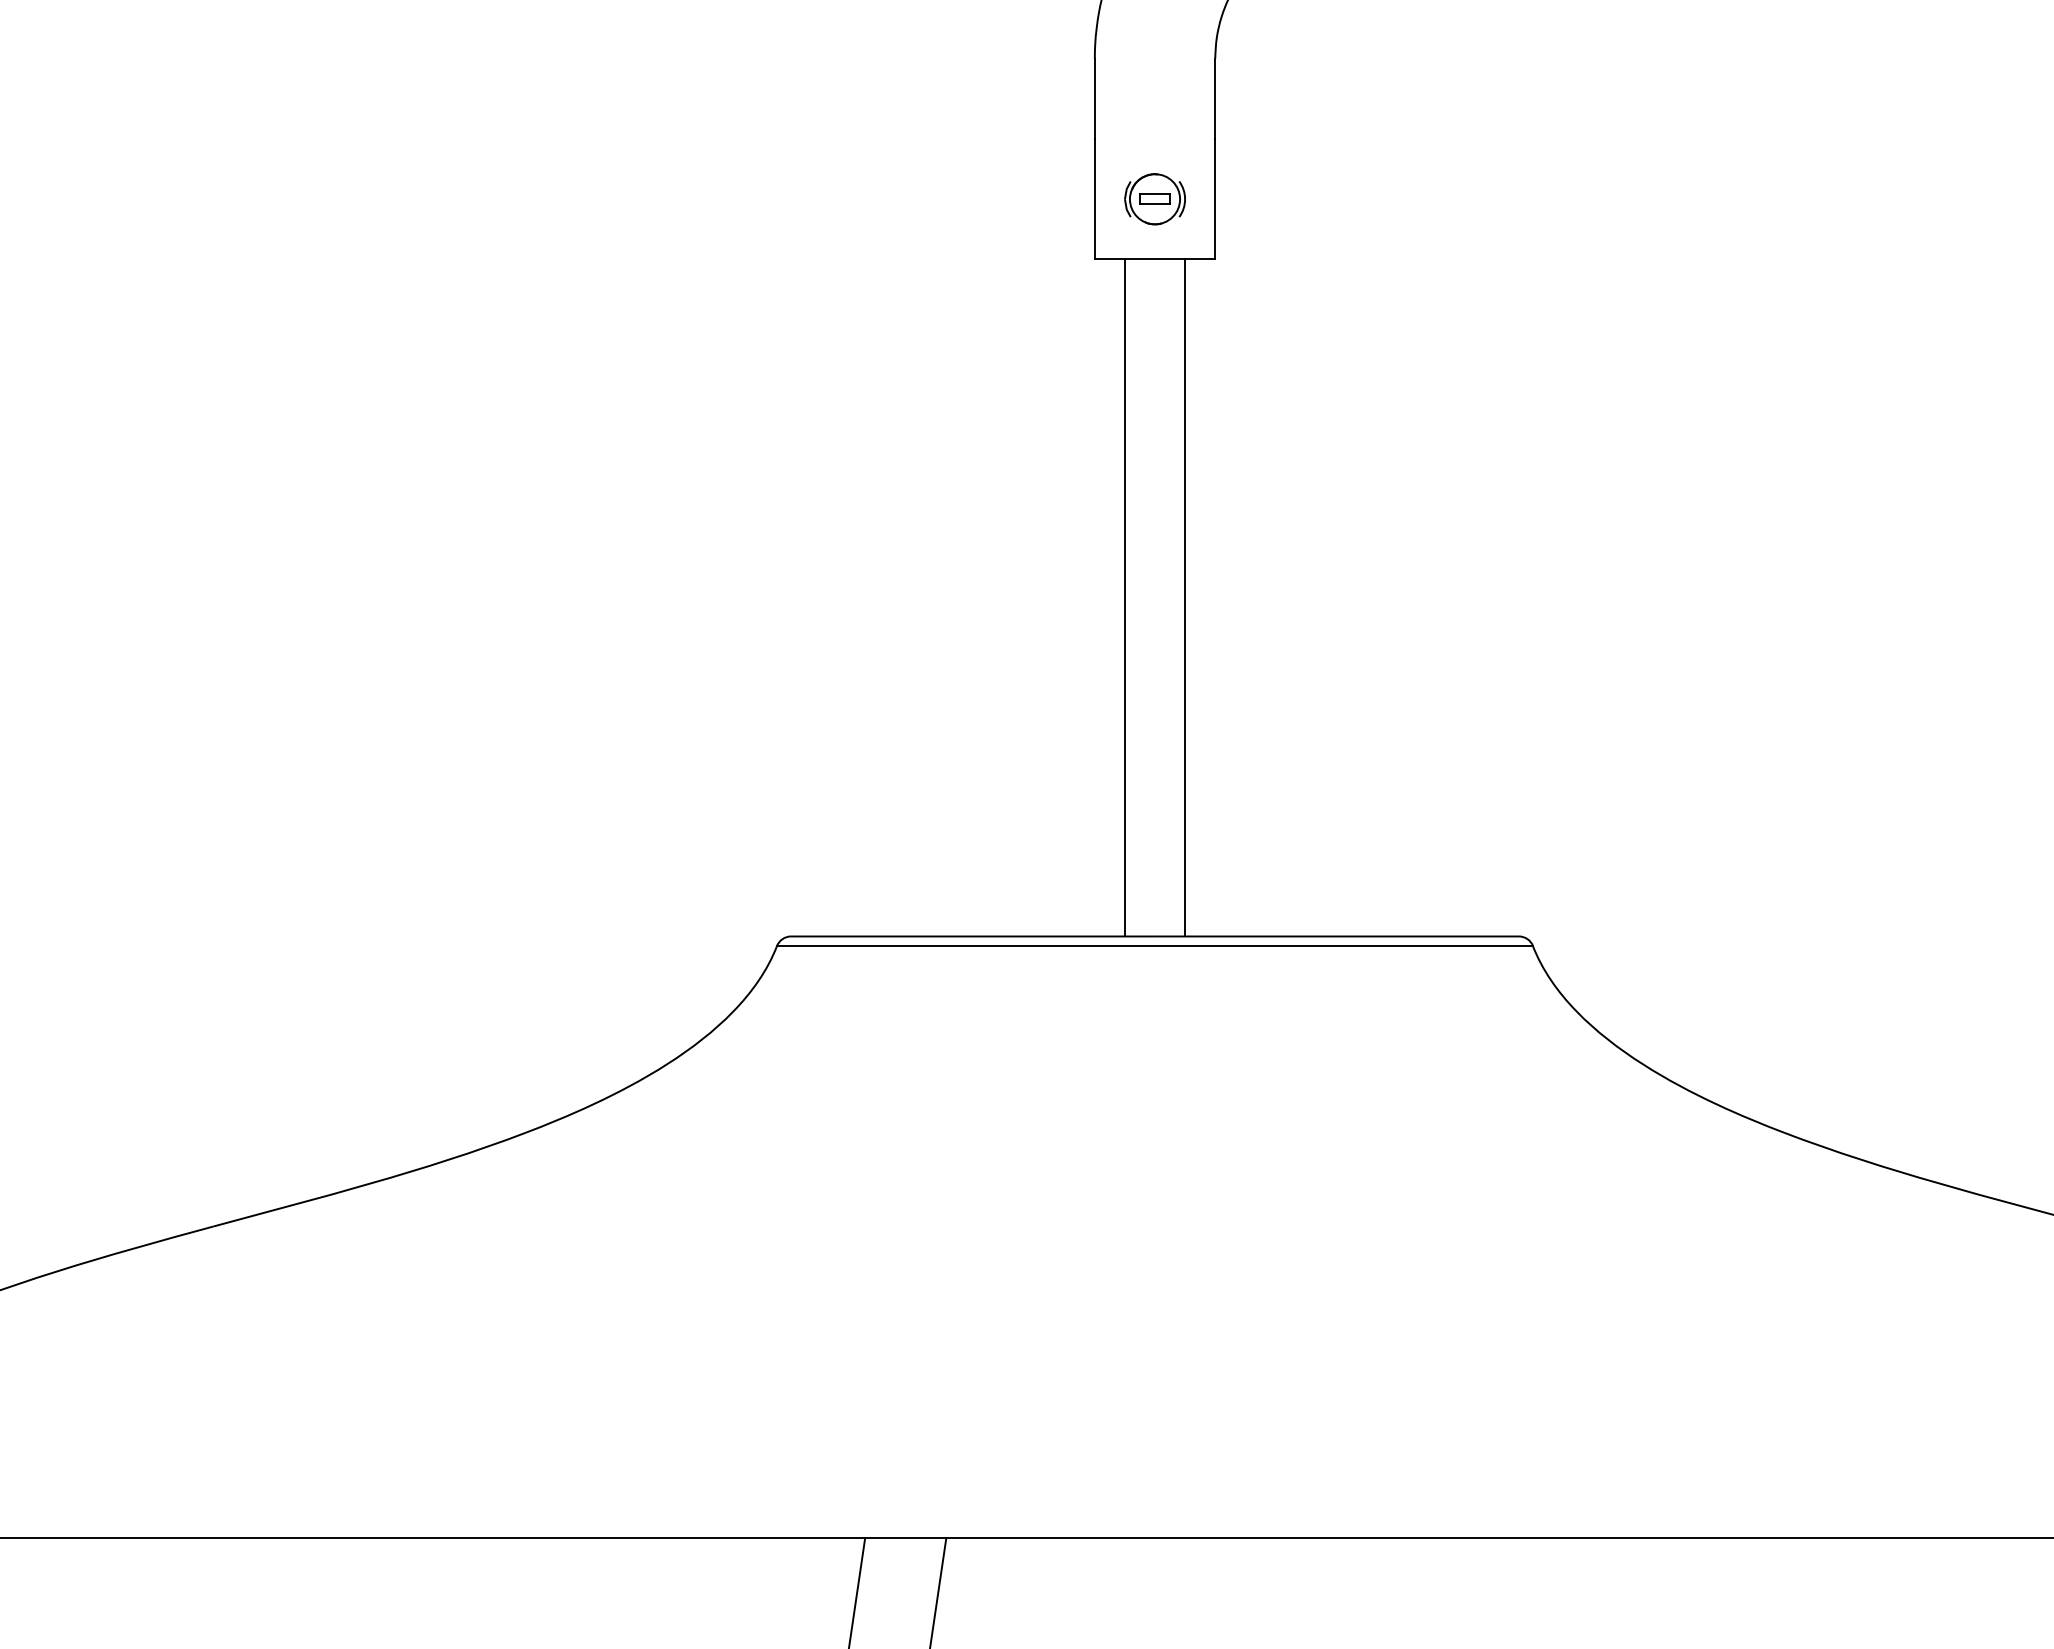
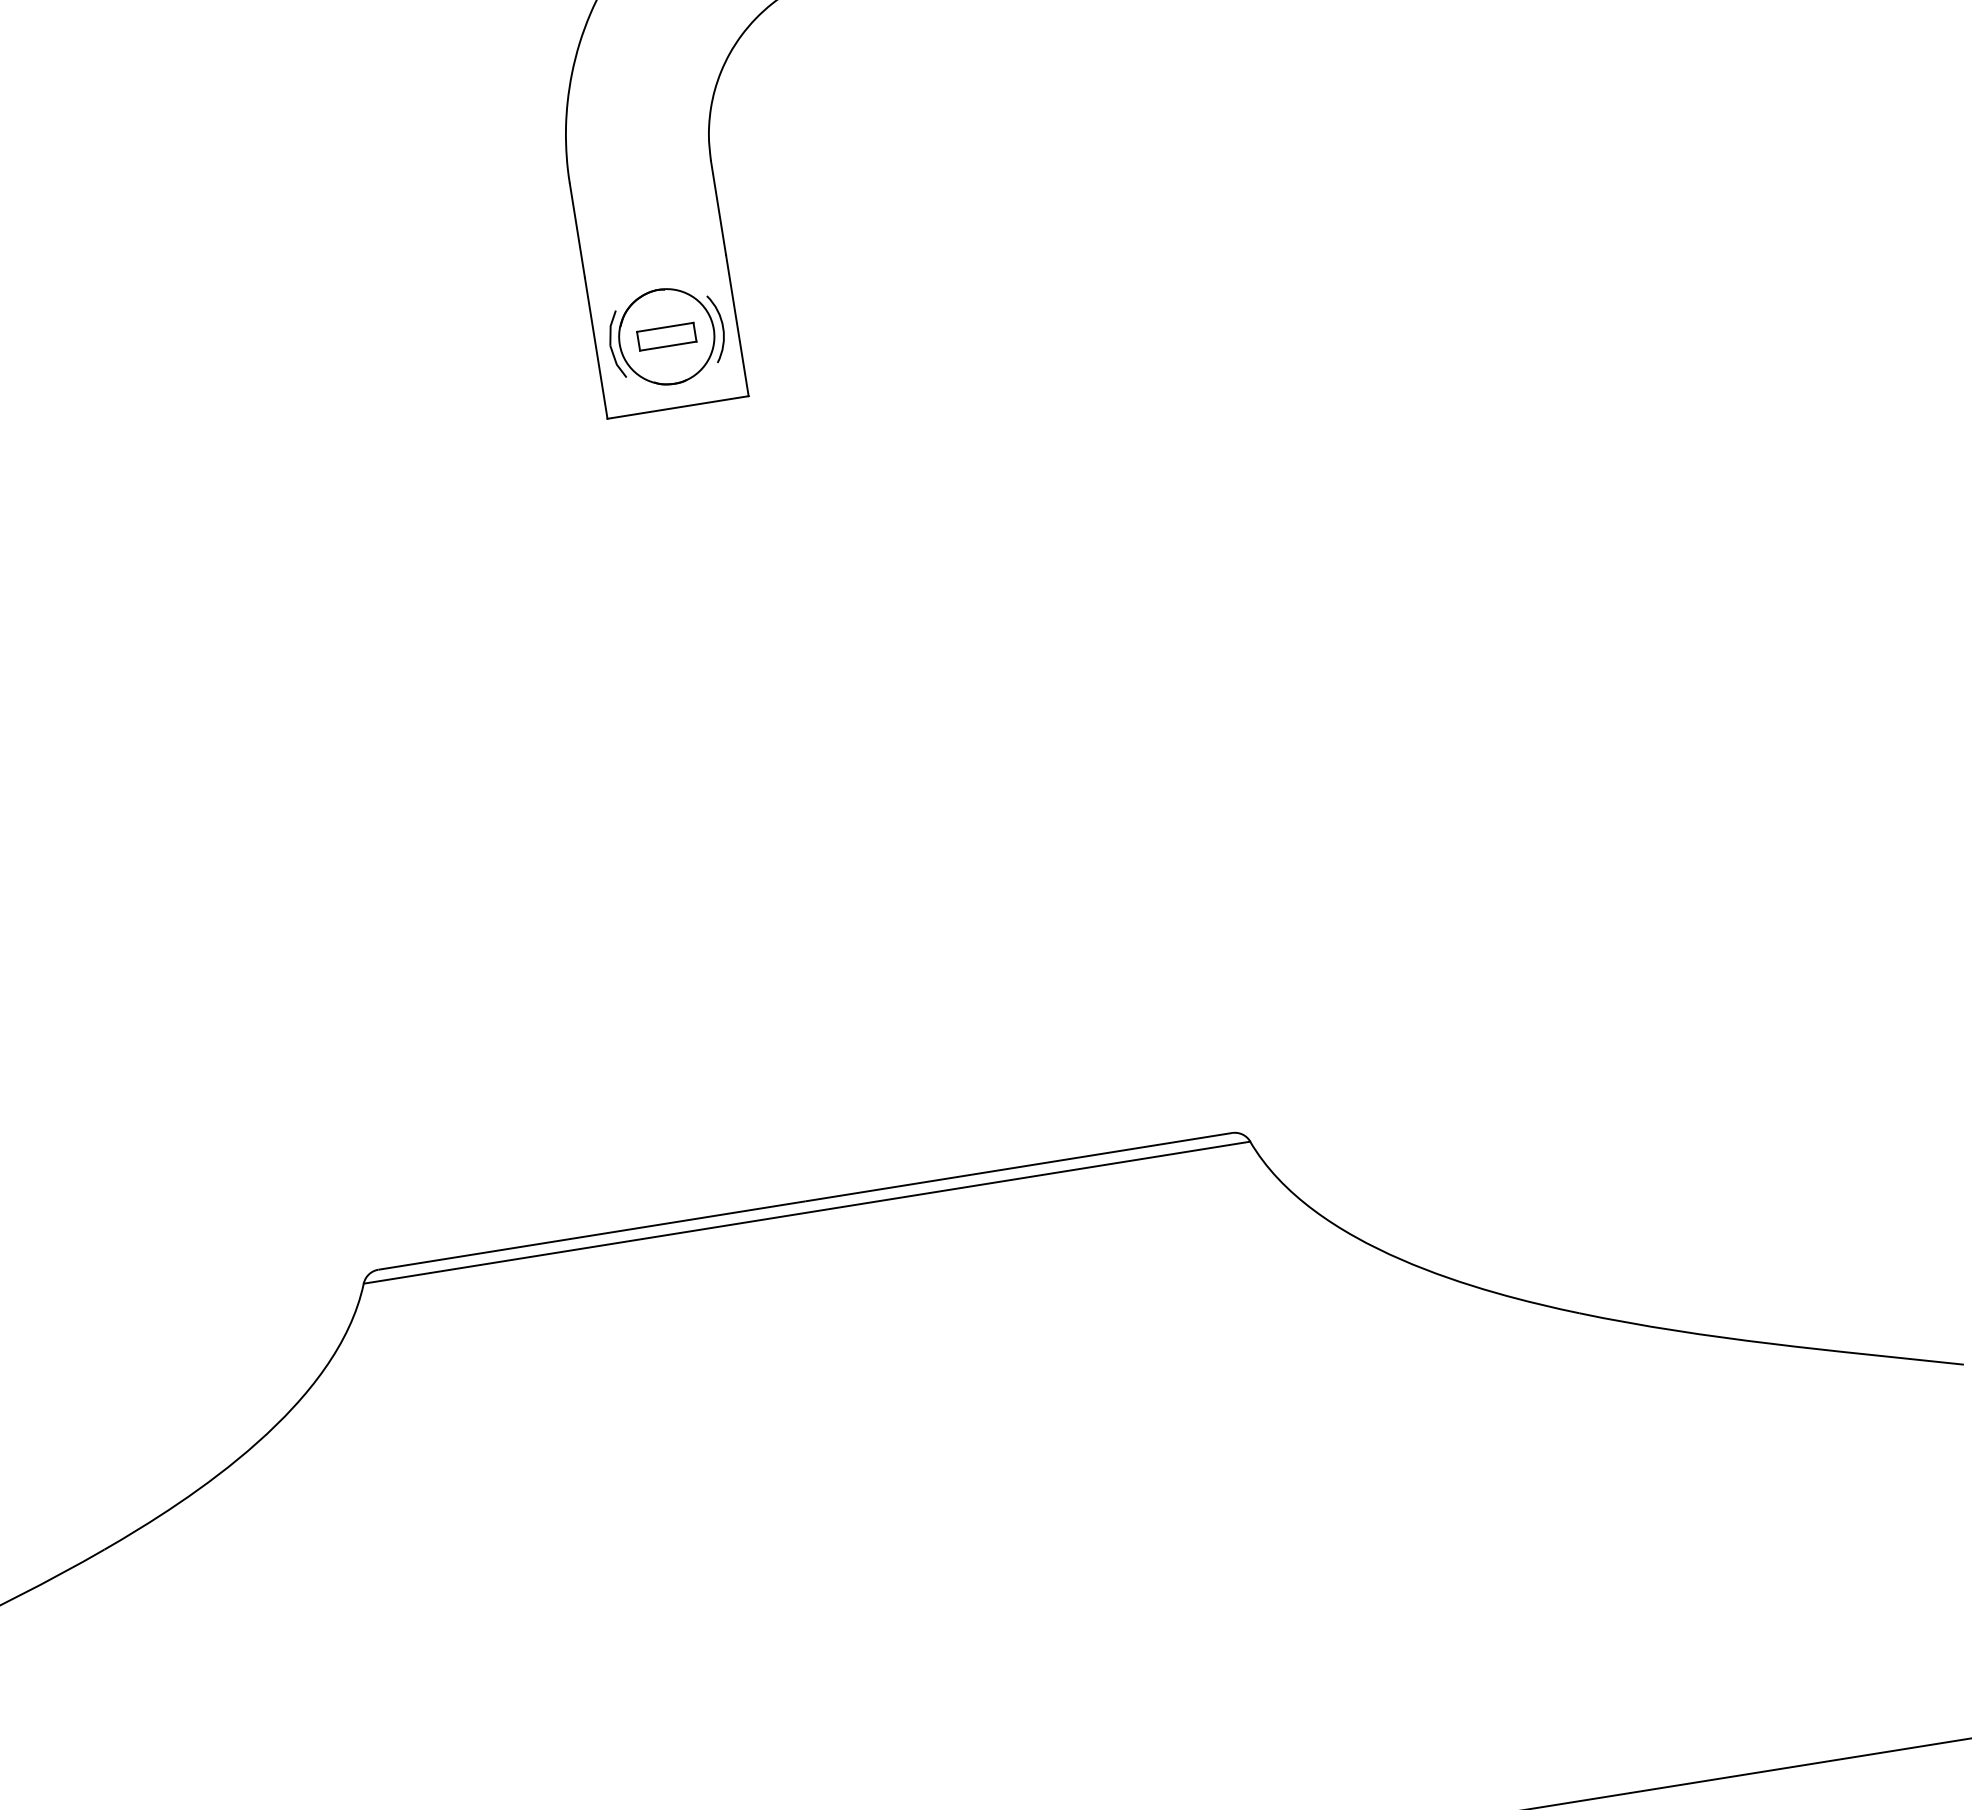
part: (1154, 199) -> (666, 337), size x1.6
line: (1124, 597) -> (705, 809), removed
line: (1185, 597) -> (777, 798), removed

